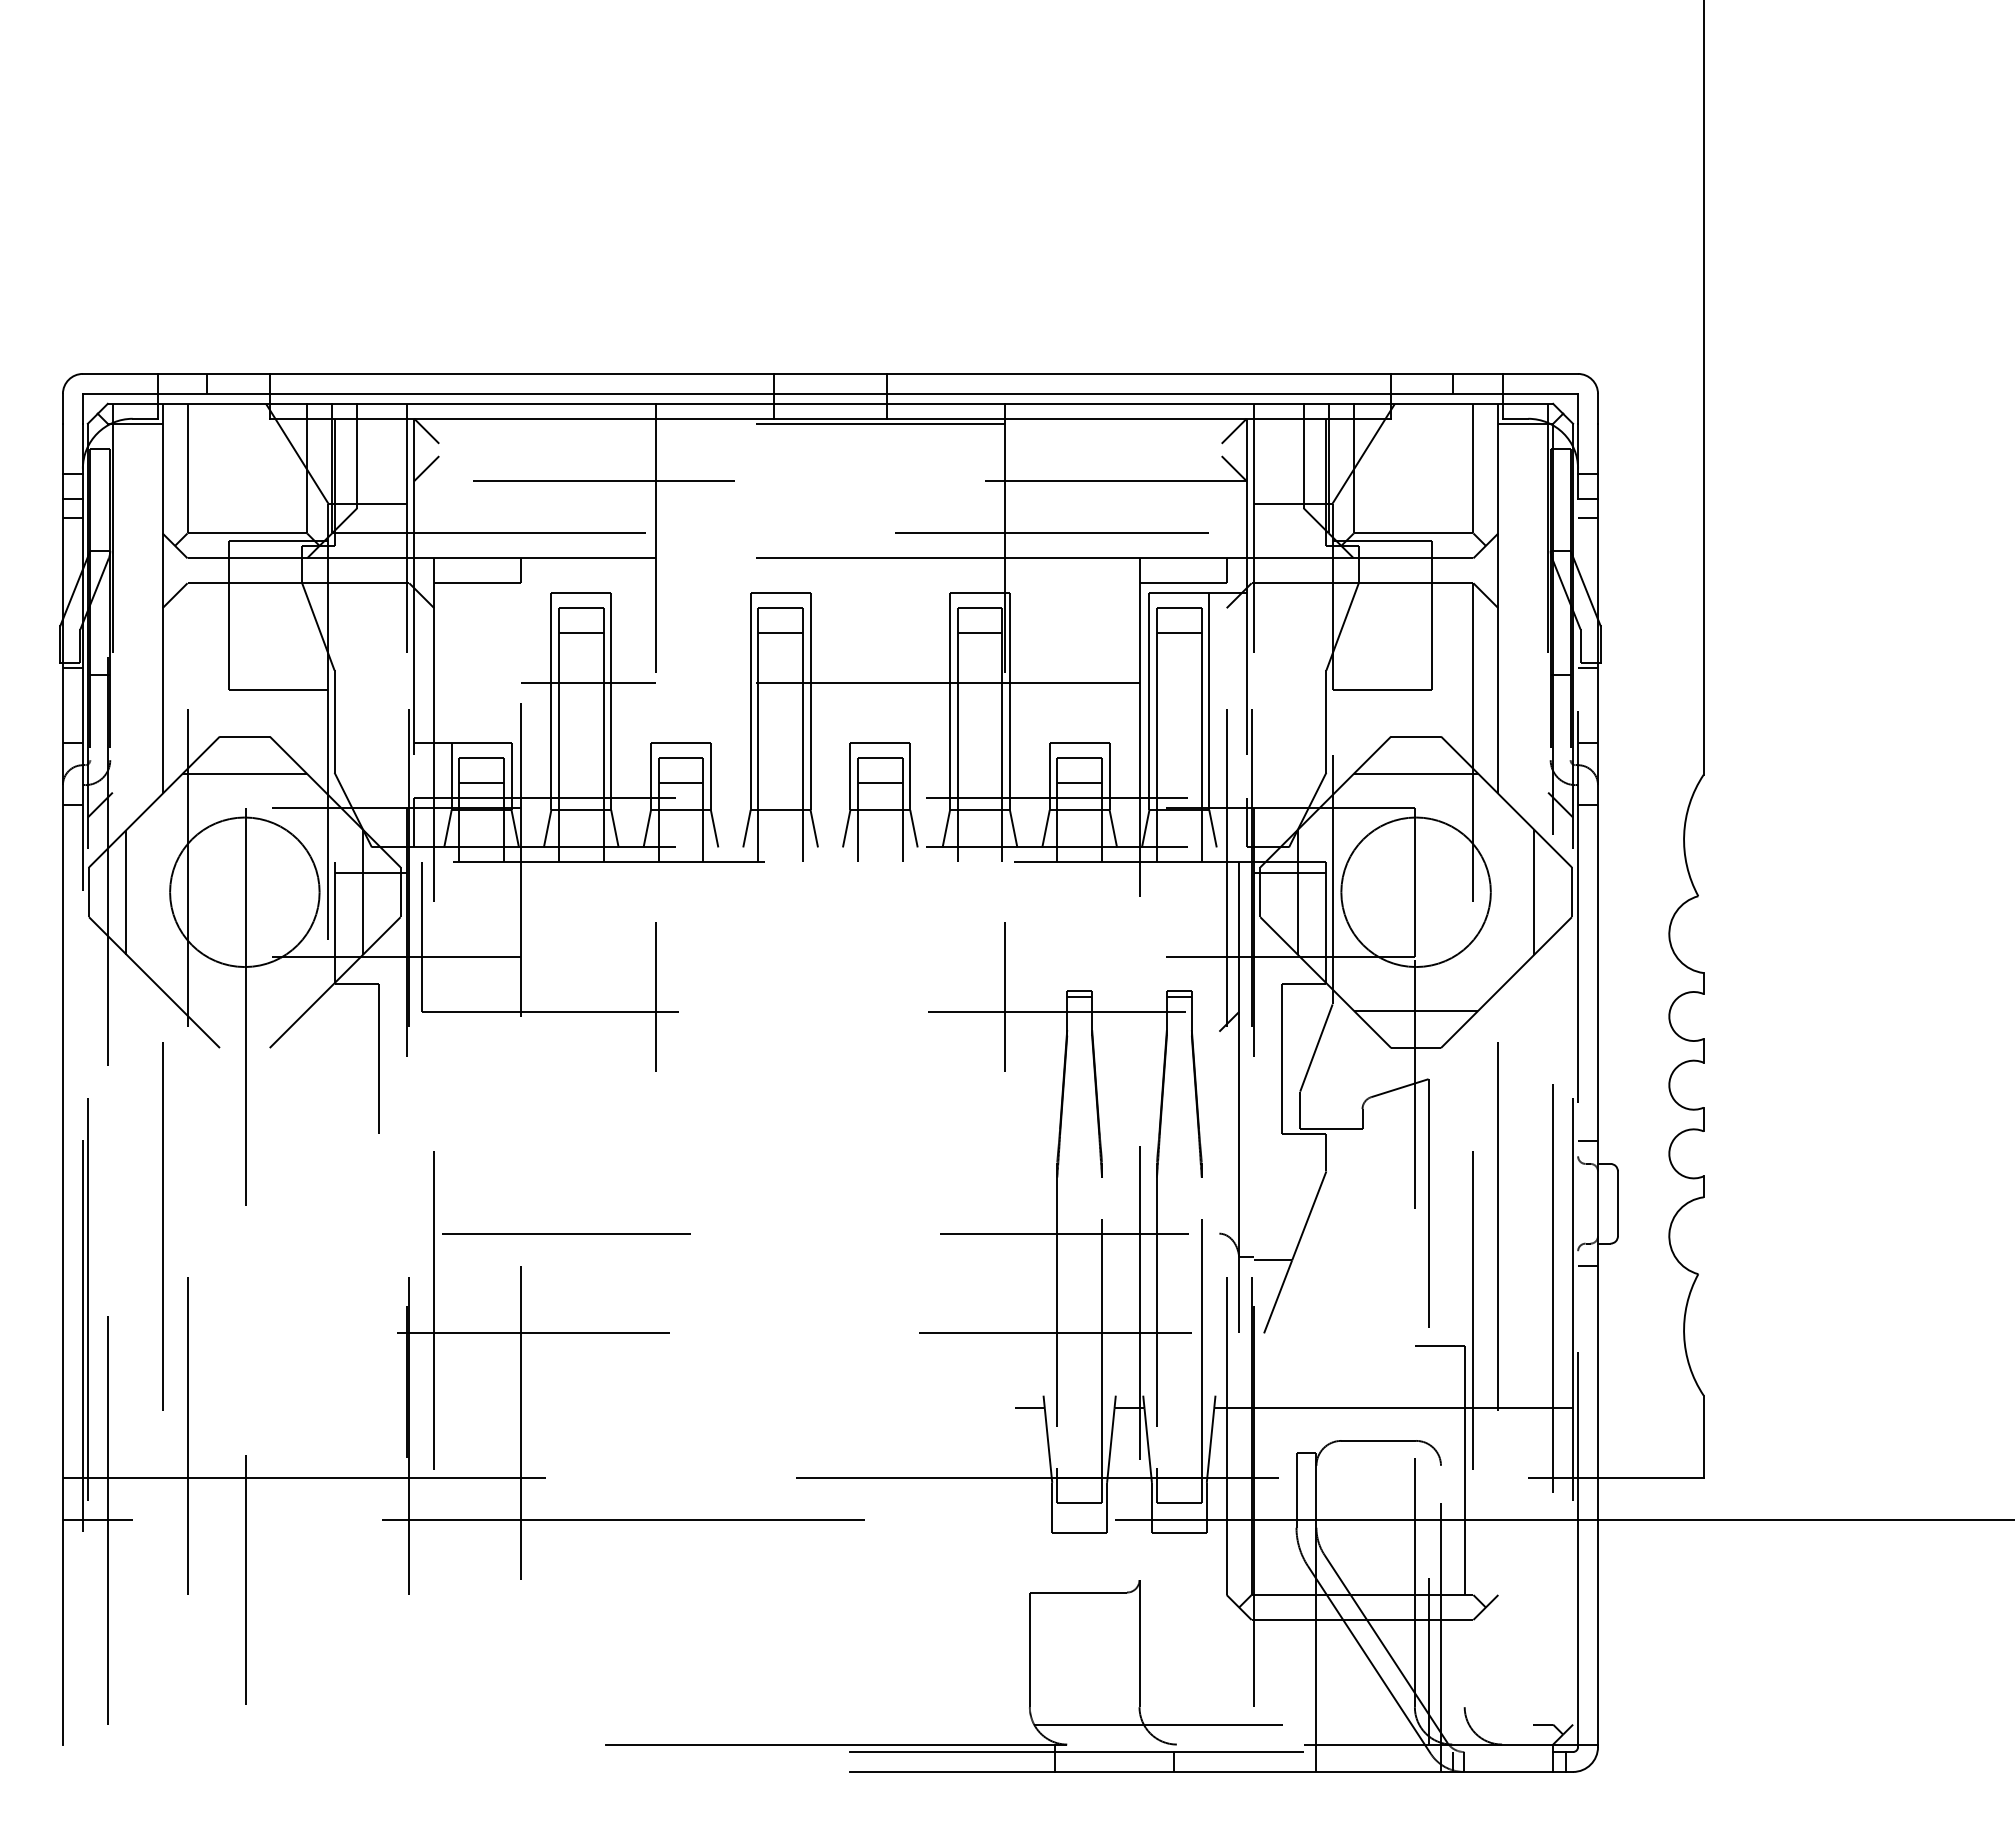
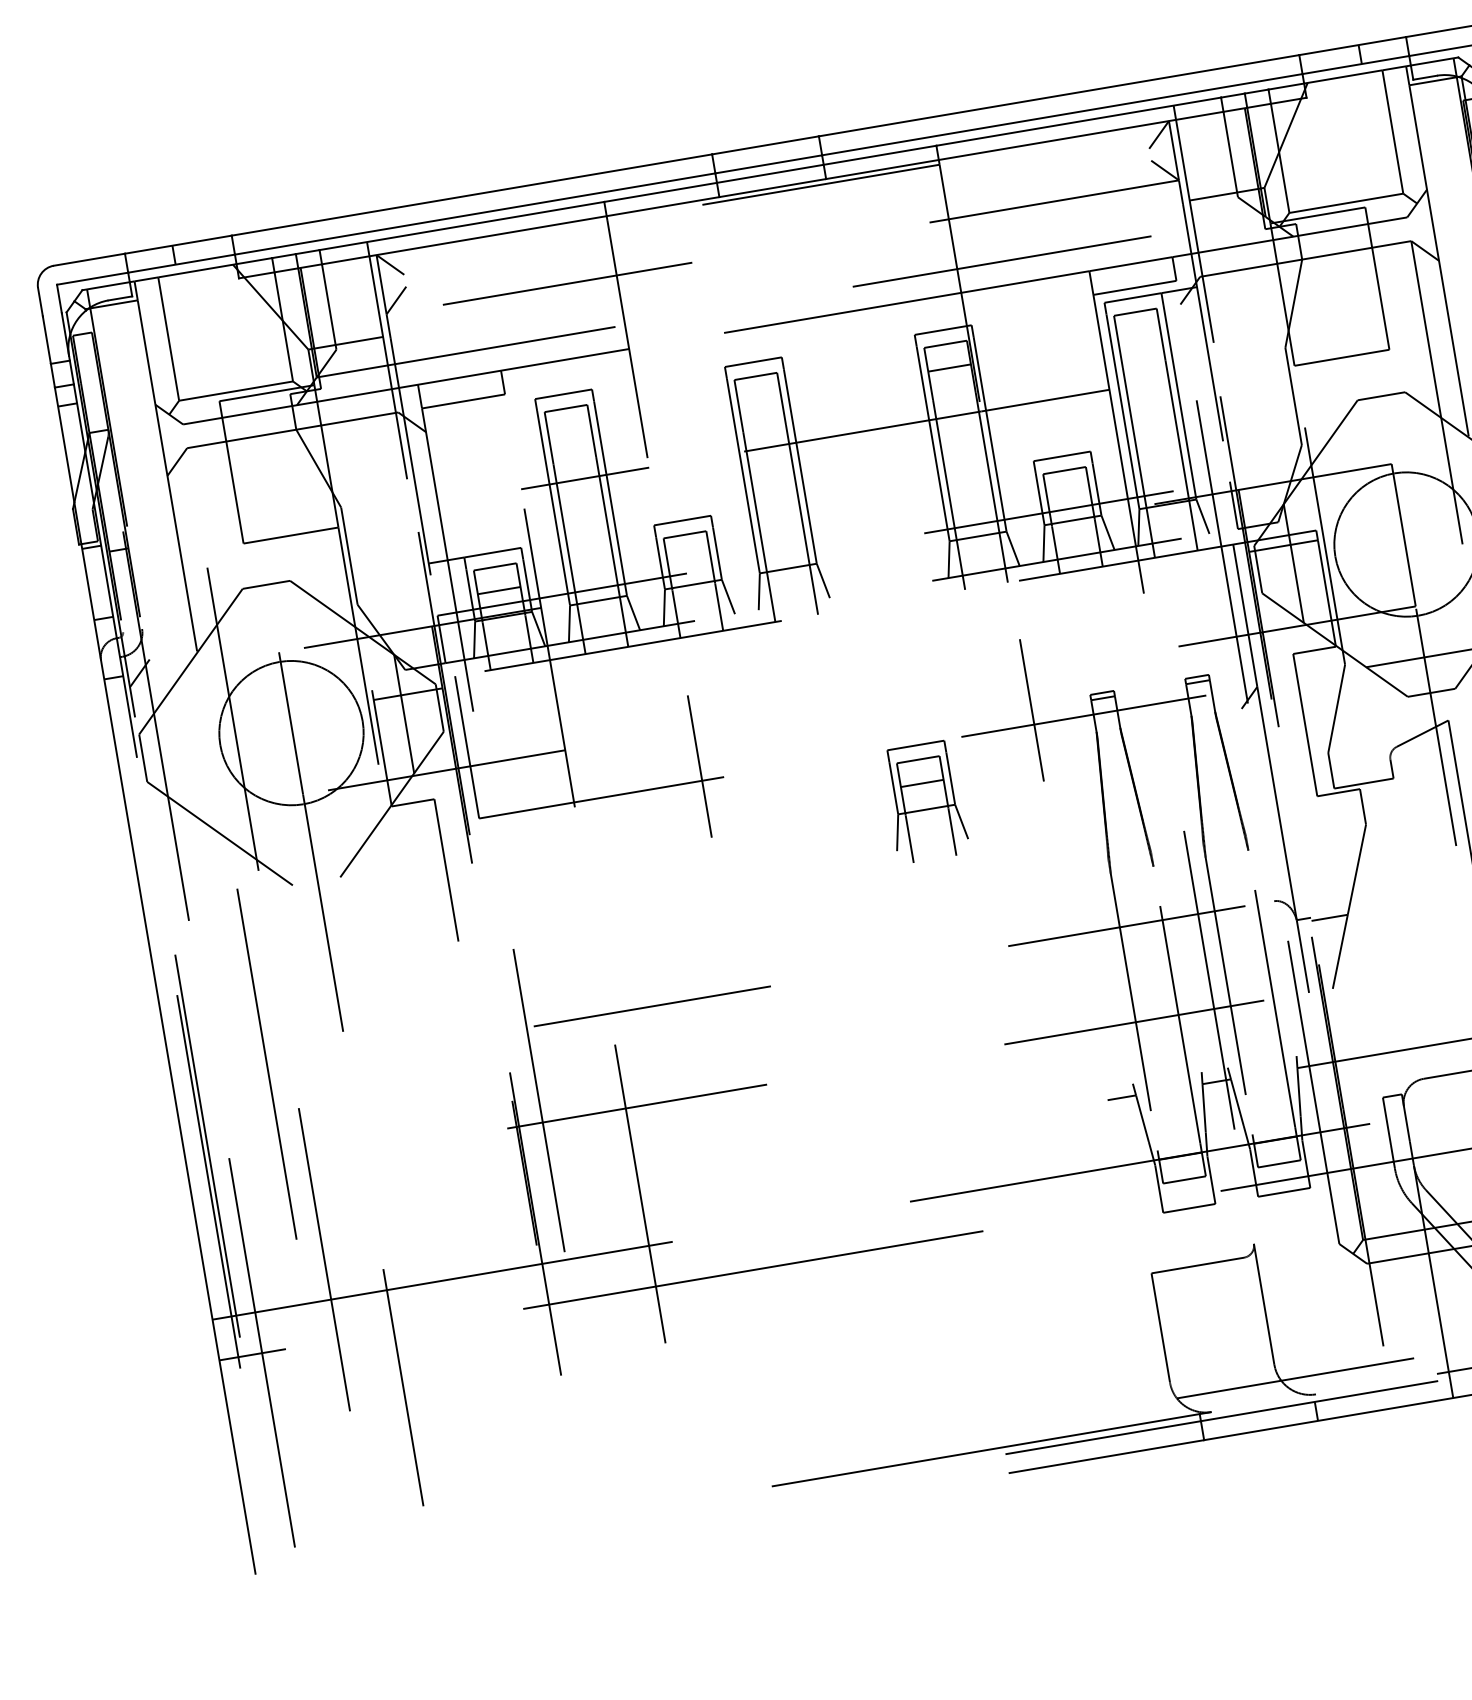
line: (580, 633) -> (569, 432), removed
line: (780, 633) -> (759, 400), removed
line: (1178, 633) -> (1138, 336), removed
line: (244, 773) -> (272, 620), removed
line: (1415, 773) -> (1386, 431), removed
line: (680, 782) -> (688, 558), removed
line: (1079, 782) -> (1068, 494), removed
part: (880, 801) -> (925, 801), moved
line: (126, 891) -> (178, 751), removed

